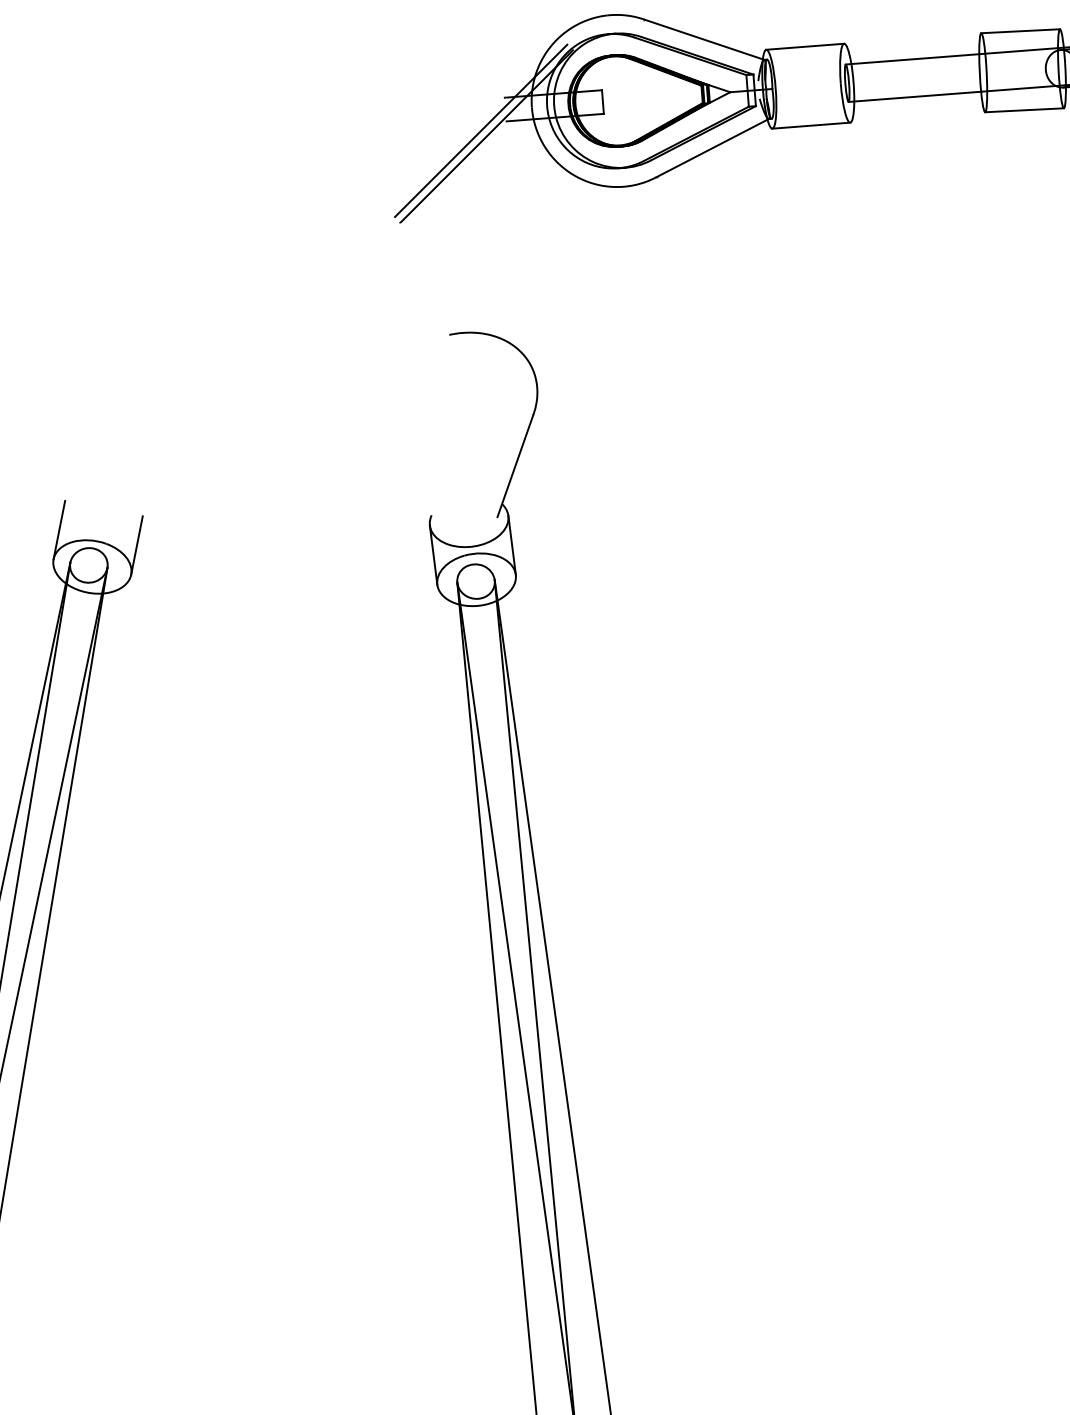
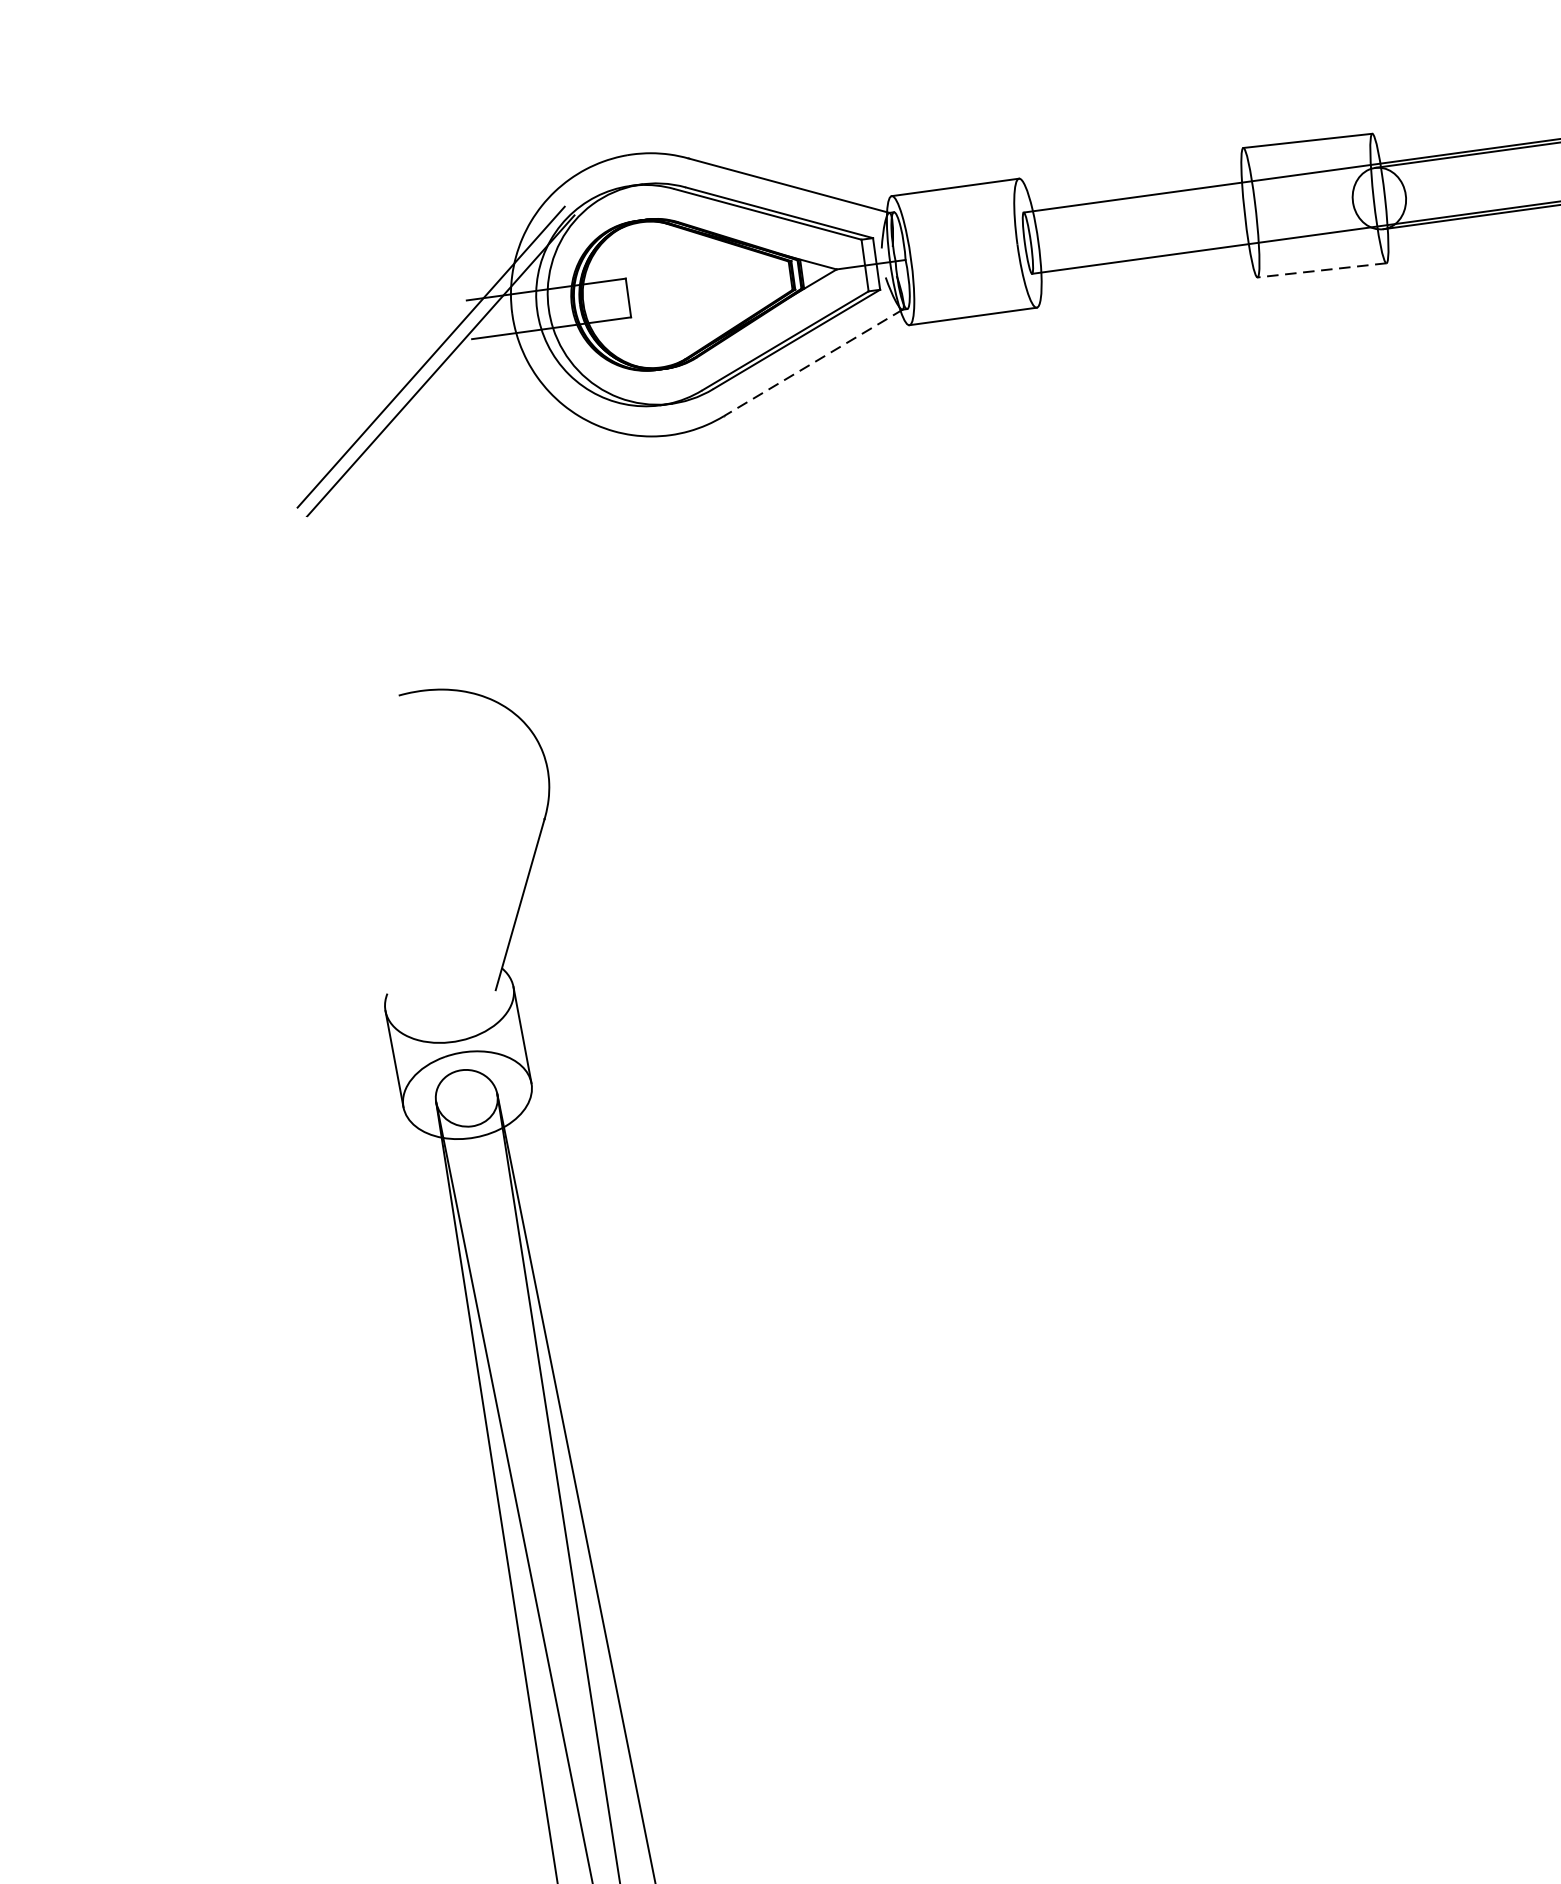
line: (1024, 110) -> (1321, 270), solid -> dashed
line: (712, 148) -> (812, 363), solid -> dashed

